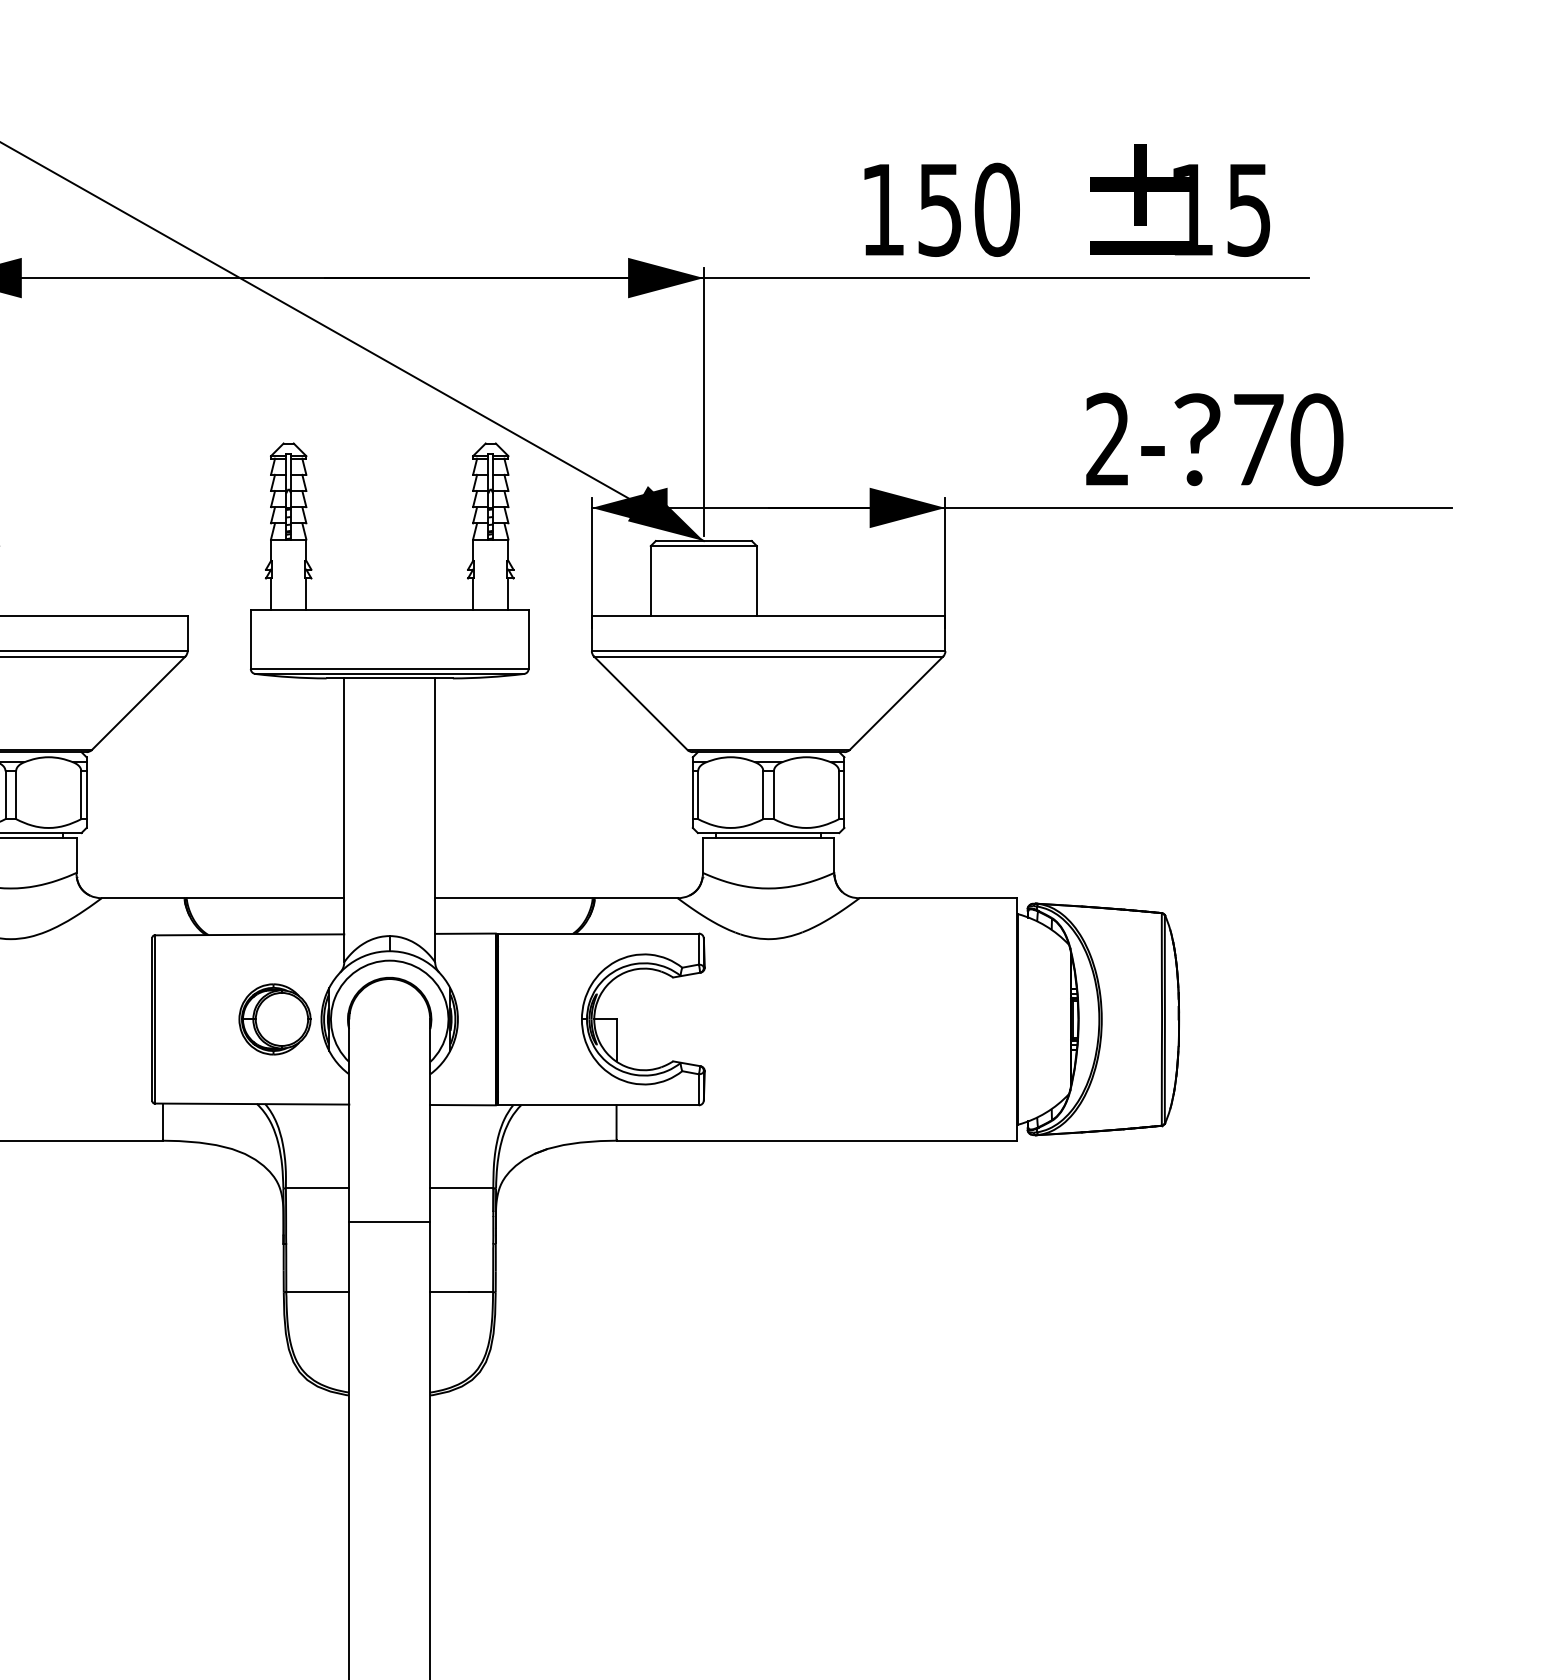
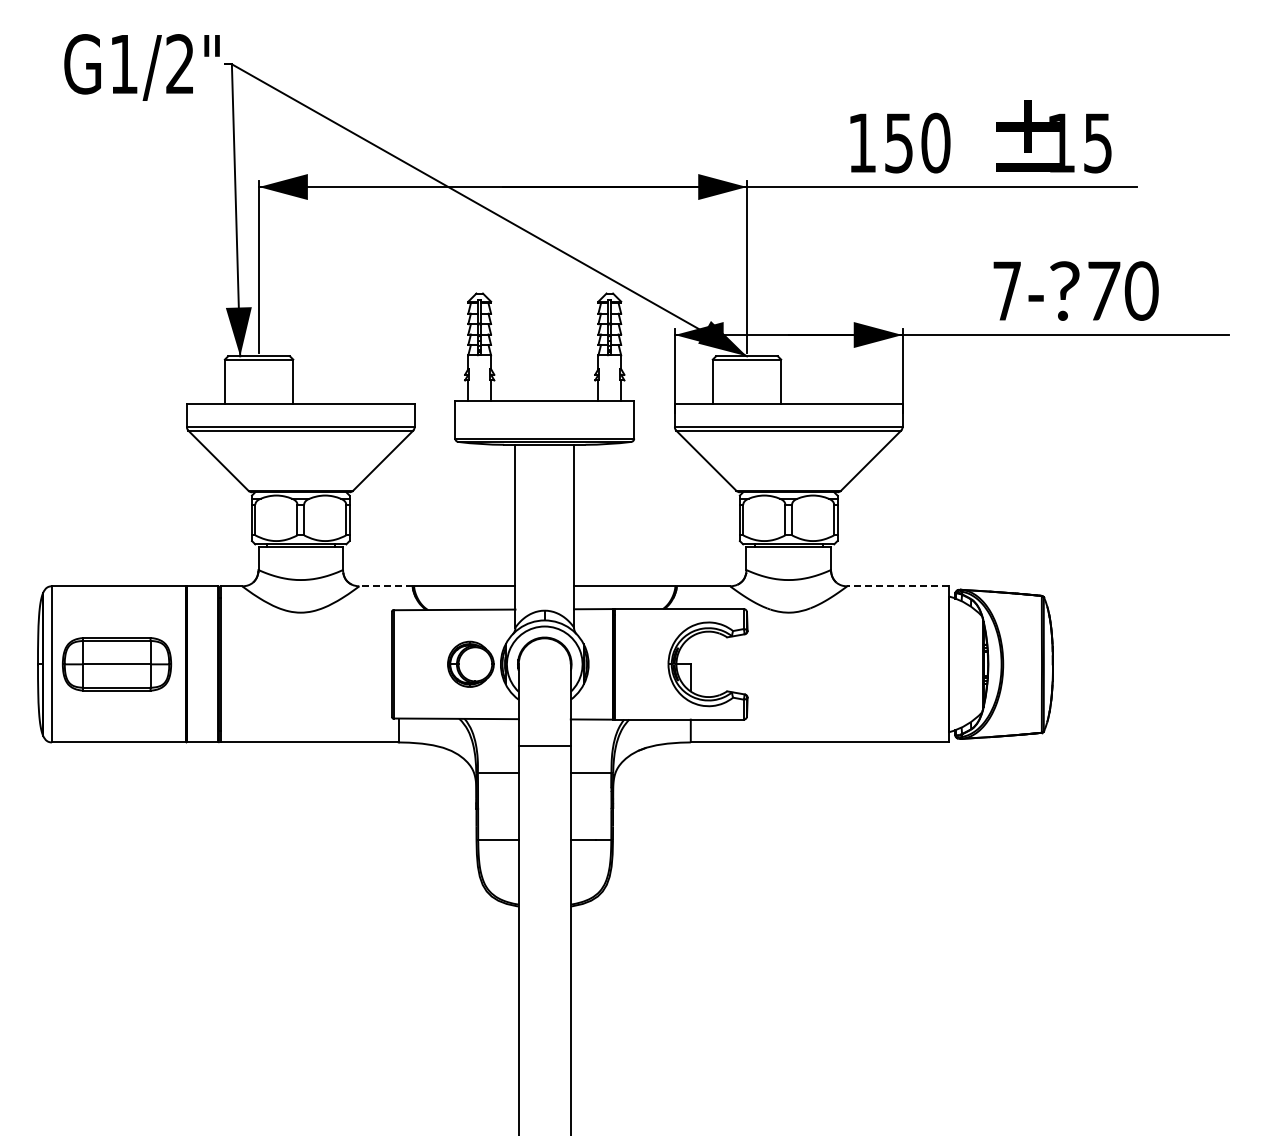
text: (1106, 438) -> (1006, 290), 2- -> 7-
line: (143, 898) -> (386, 586), solid -> dashed
line: (939, 898) -> (898, 586), solid -> dashed
line: (389, 1221) -> (544, 746), moved

